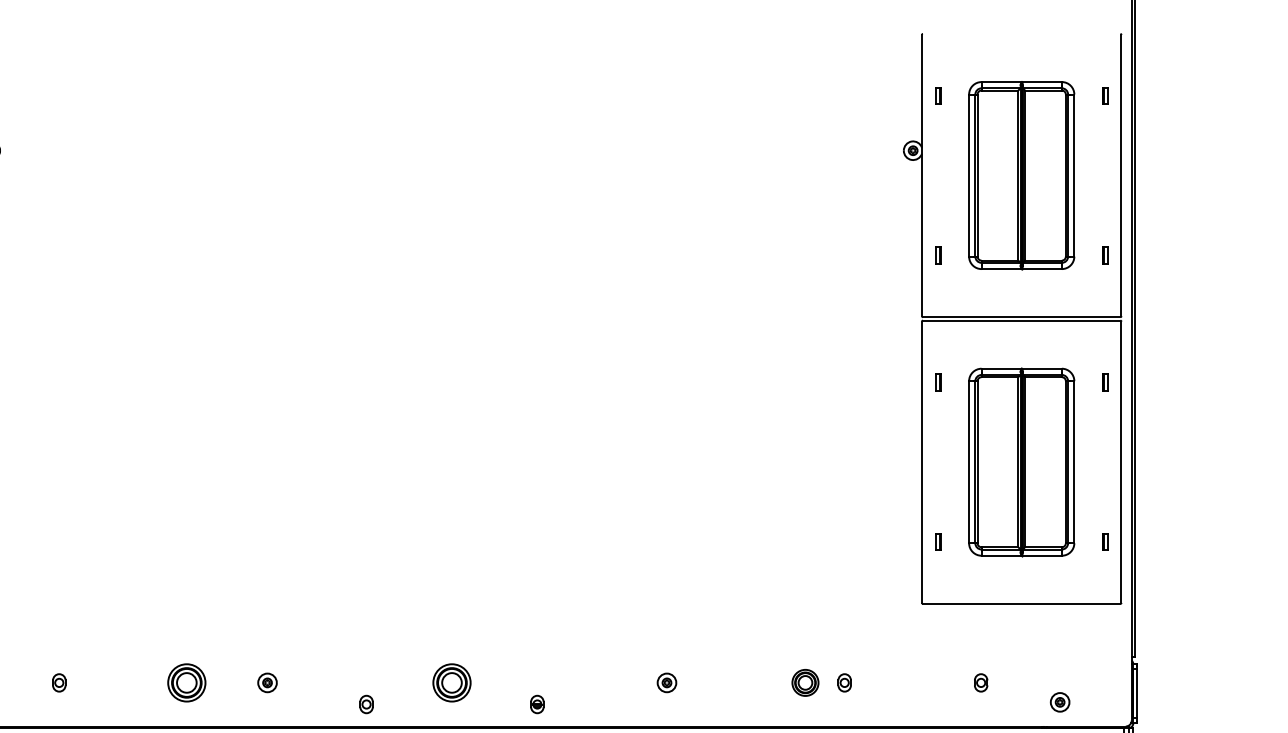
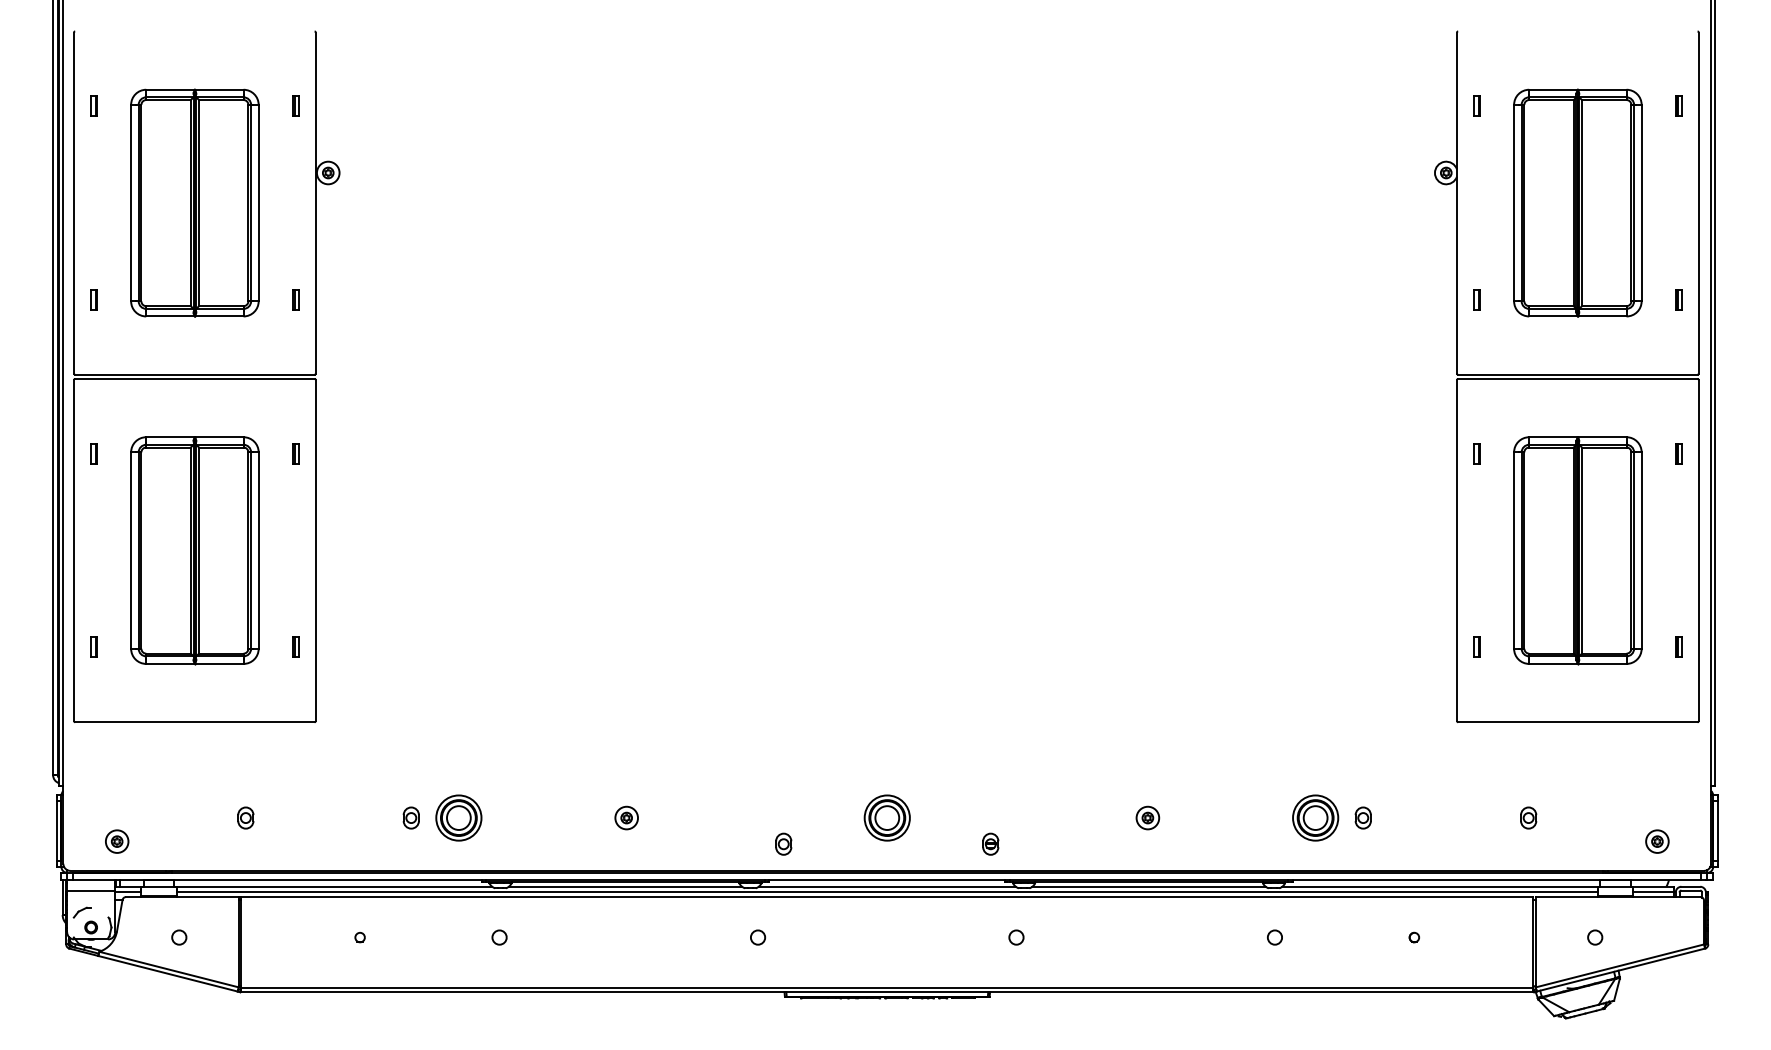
part: (186, 682) -> (458, 817), moved
part: (267, 682) -> (626, 817), moved
part: (805, 682) -> (1315, 817), size x1.43
part: (1060, 702) -> (1657, 841), moved

